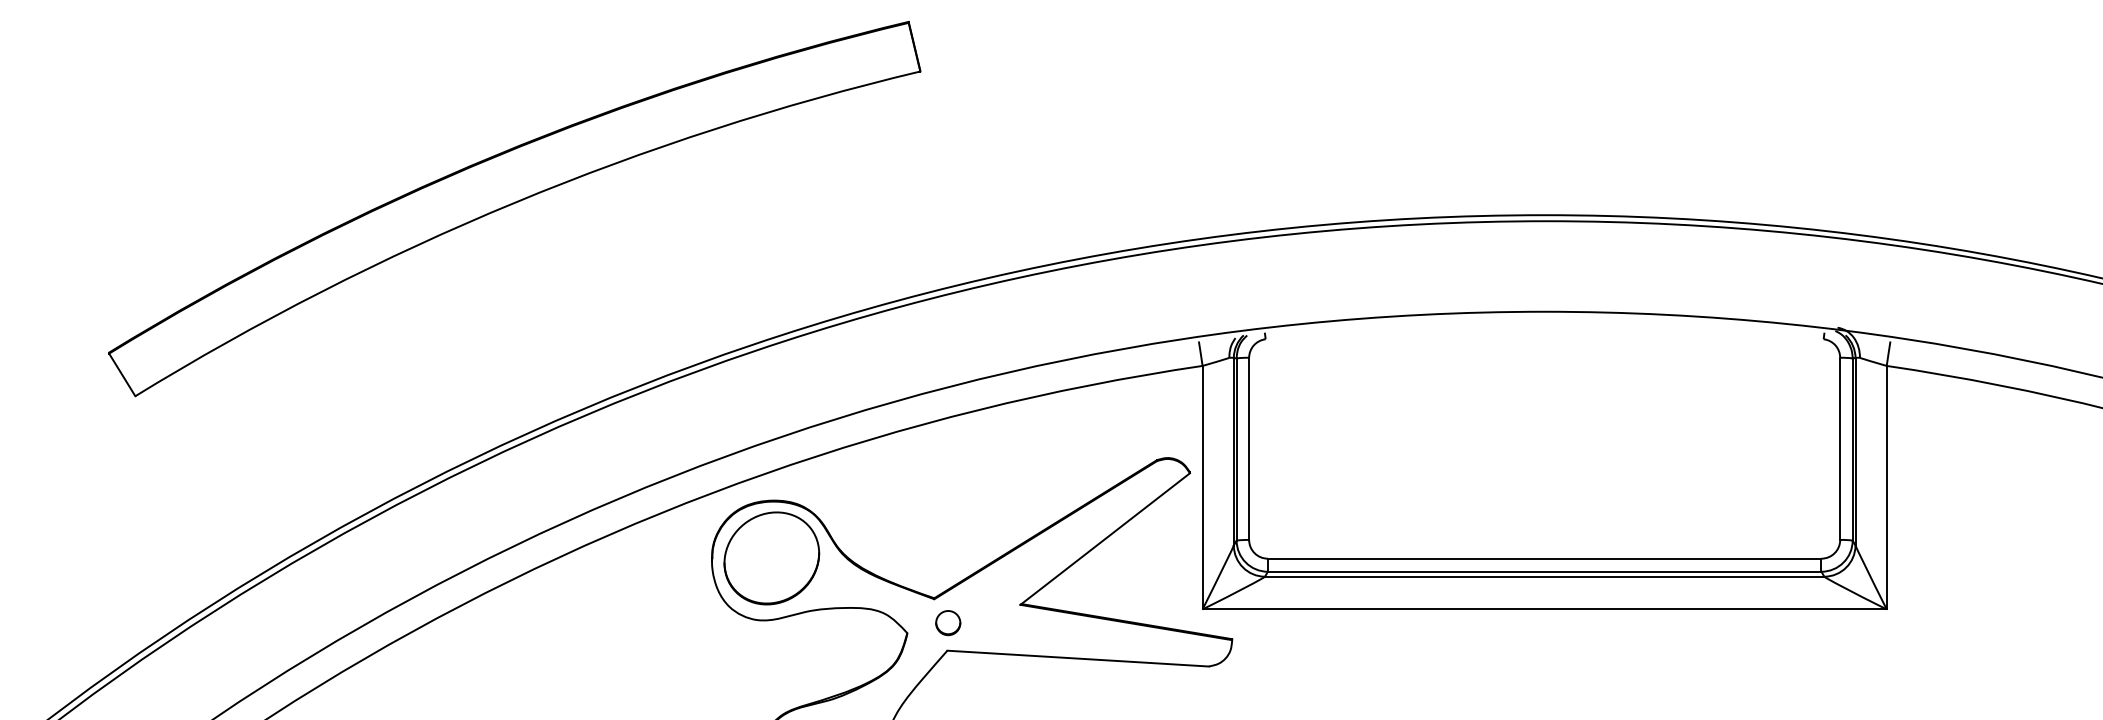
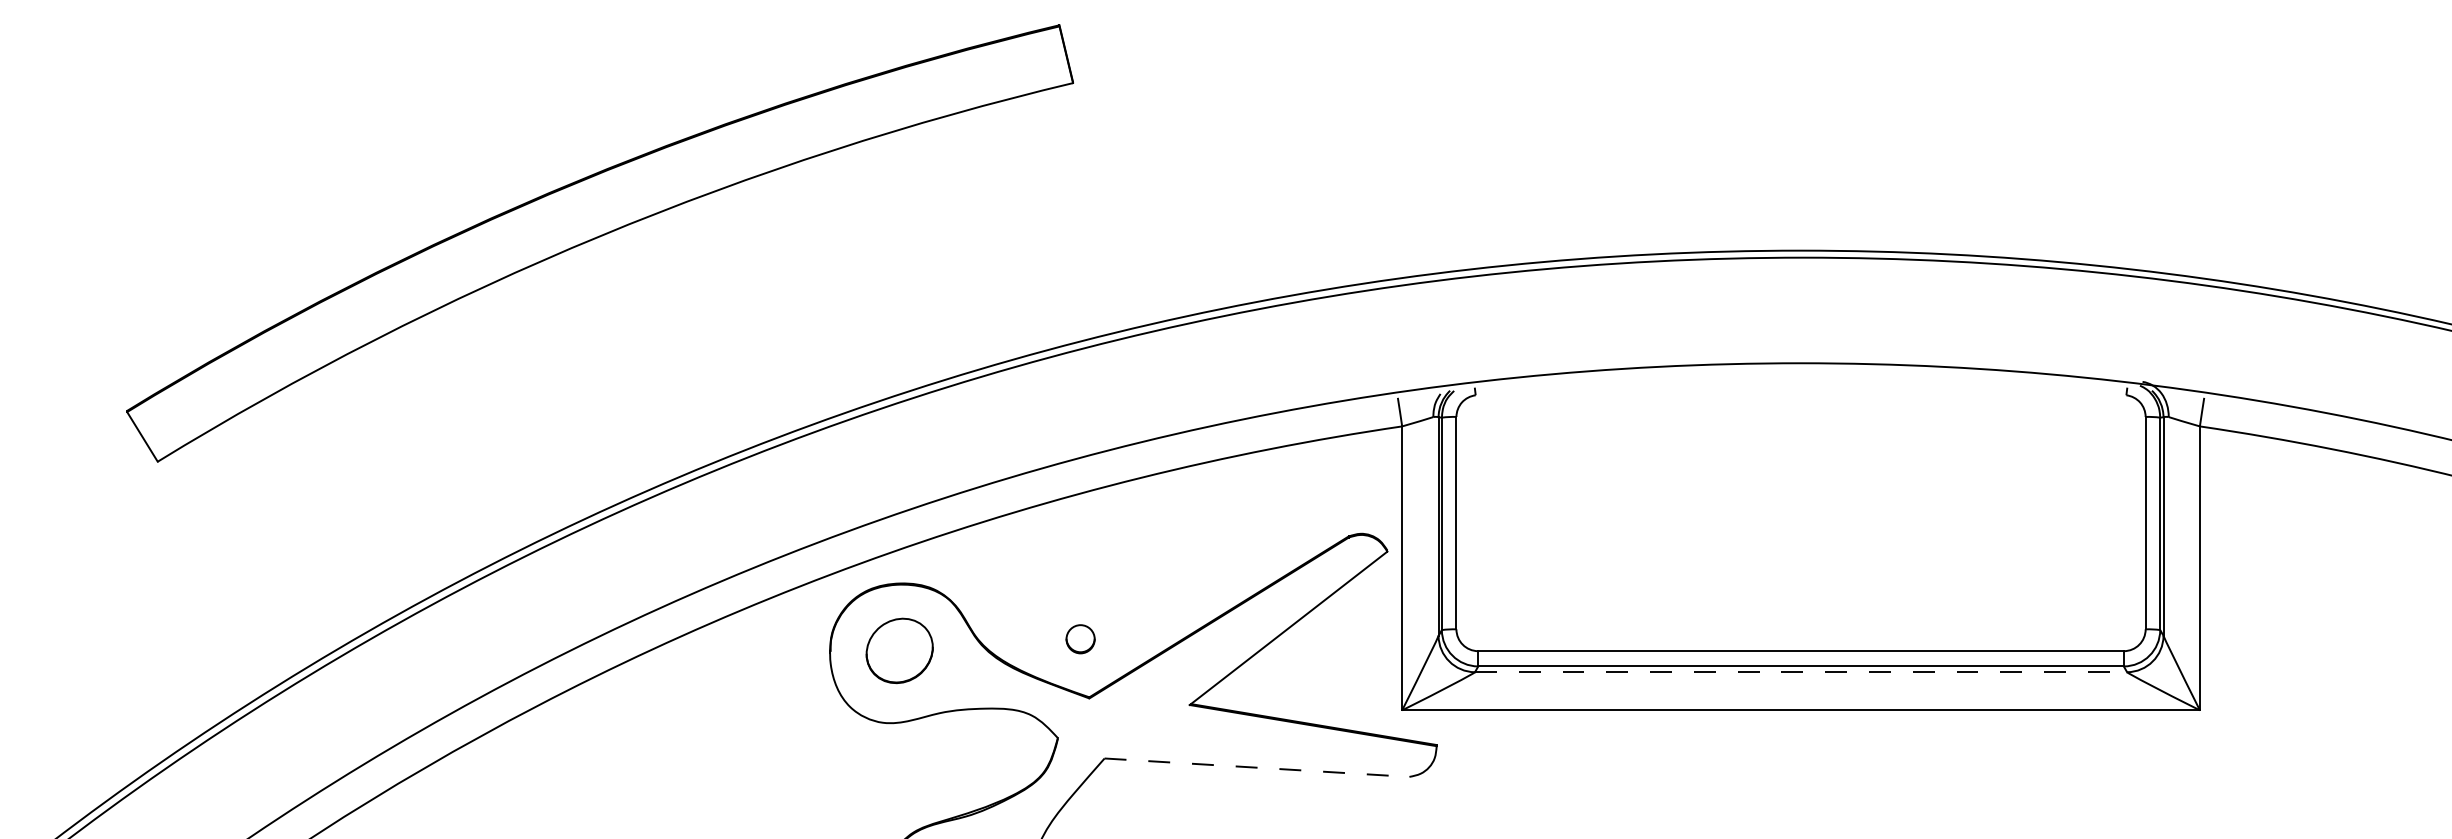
part: (771, 558) -> (899, 650), size x0.6
line: (1545, 576) -> (1801, 672), solid -> dashed
circle: (948, 623) -> (1080, 639), moved
line: (1078, 658) -> (1257, 767), solid -> dashed

